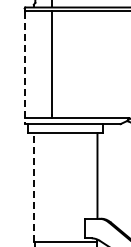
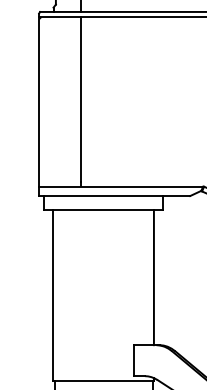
line: (24, 68) -> (38, 108), dashed -> solid
line: (33, 186) -> (53, 294), dashed -> solid

